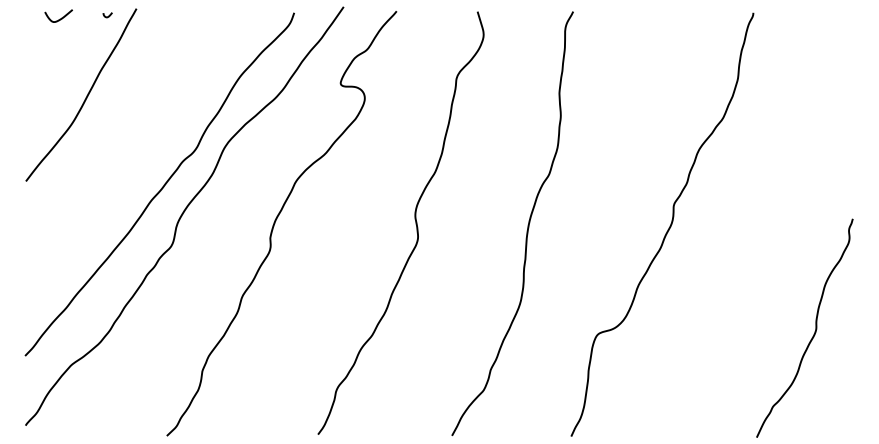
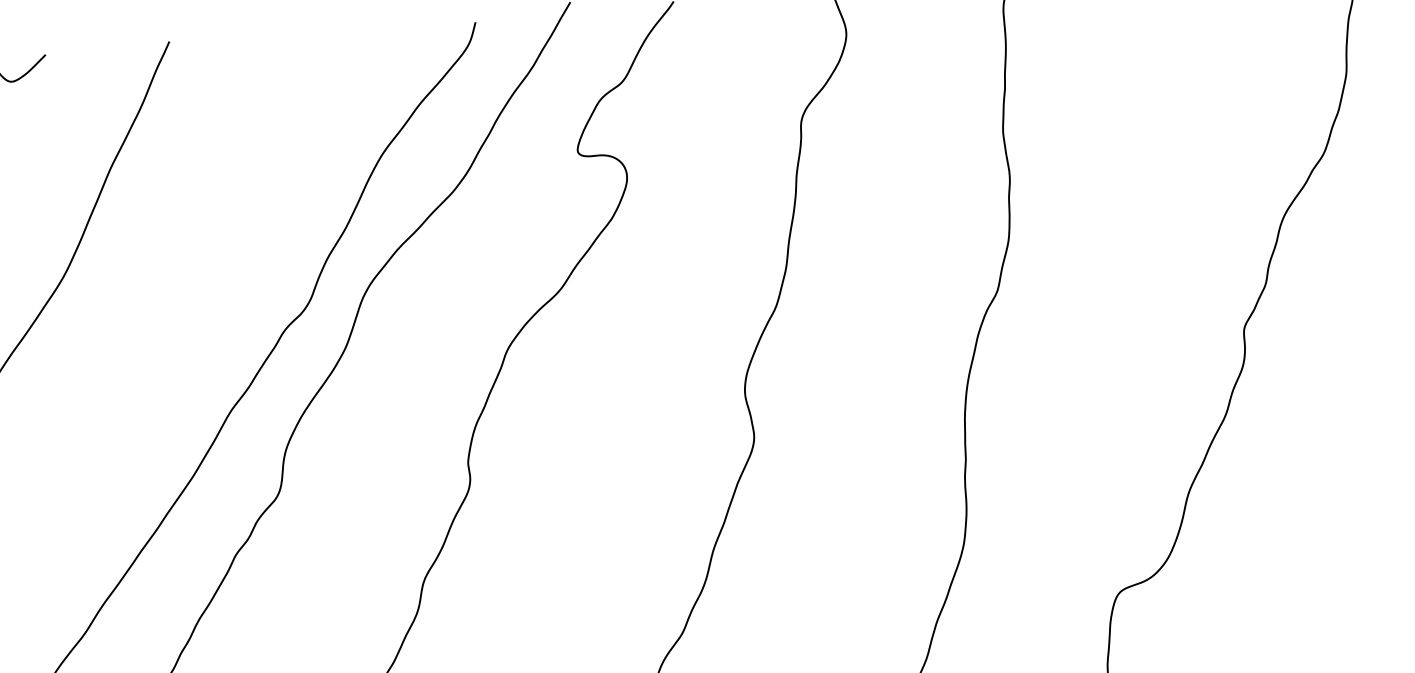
curve: (108, 15) -> (116, 59), removed

